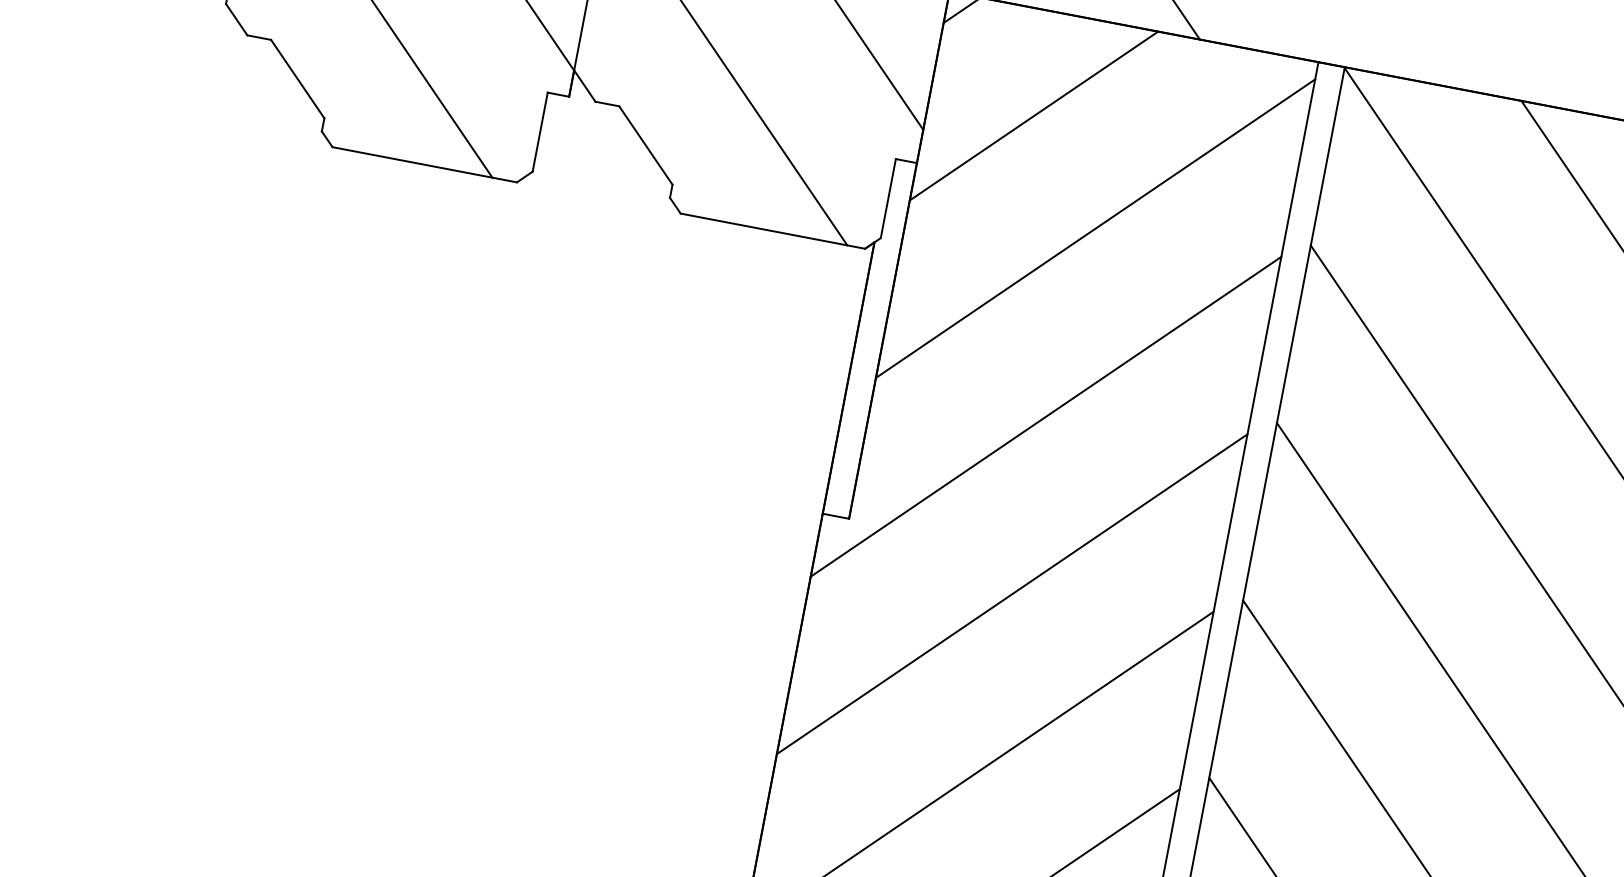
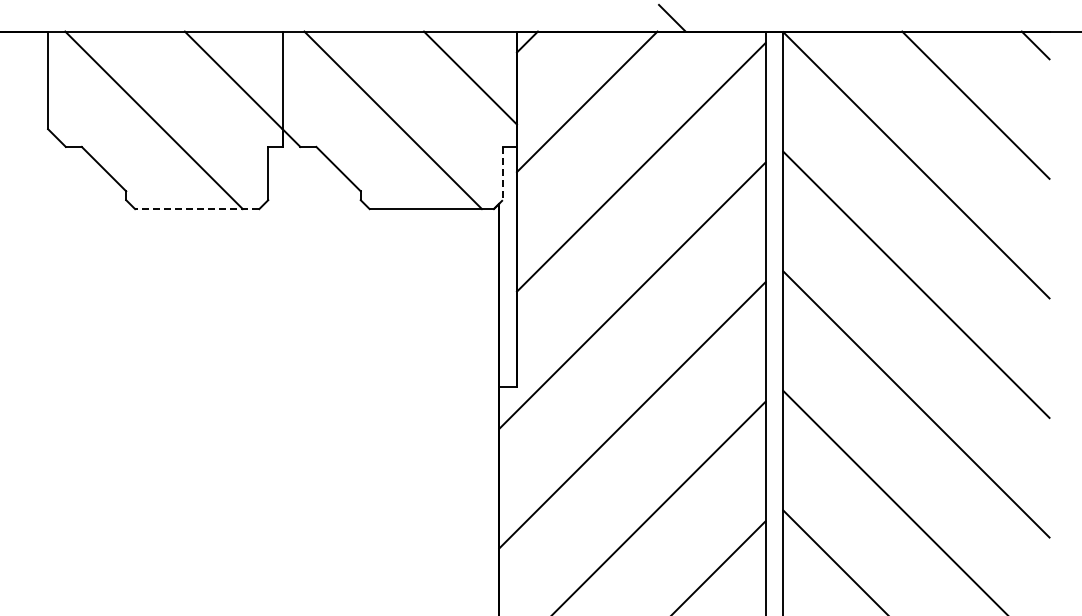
line: (423, 165) -> (196, 209), solid -> dashed
line: (887, 198) -> (502, 173), solid -> dashed

